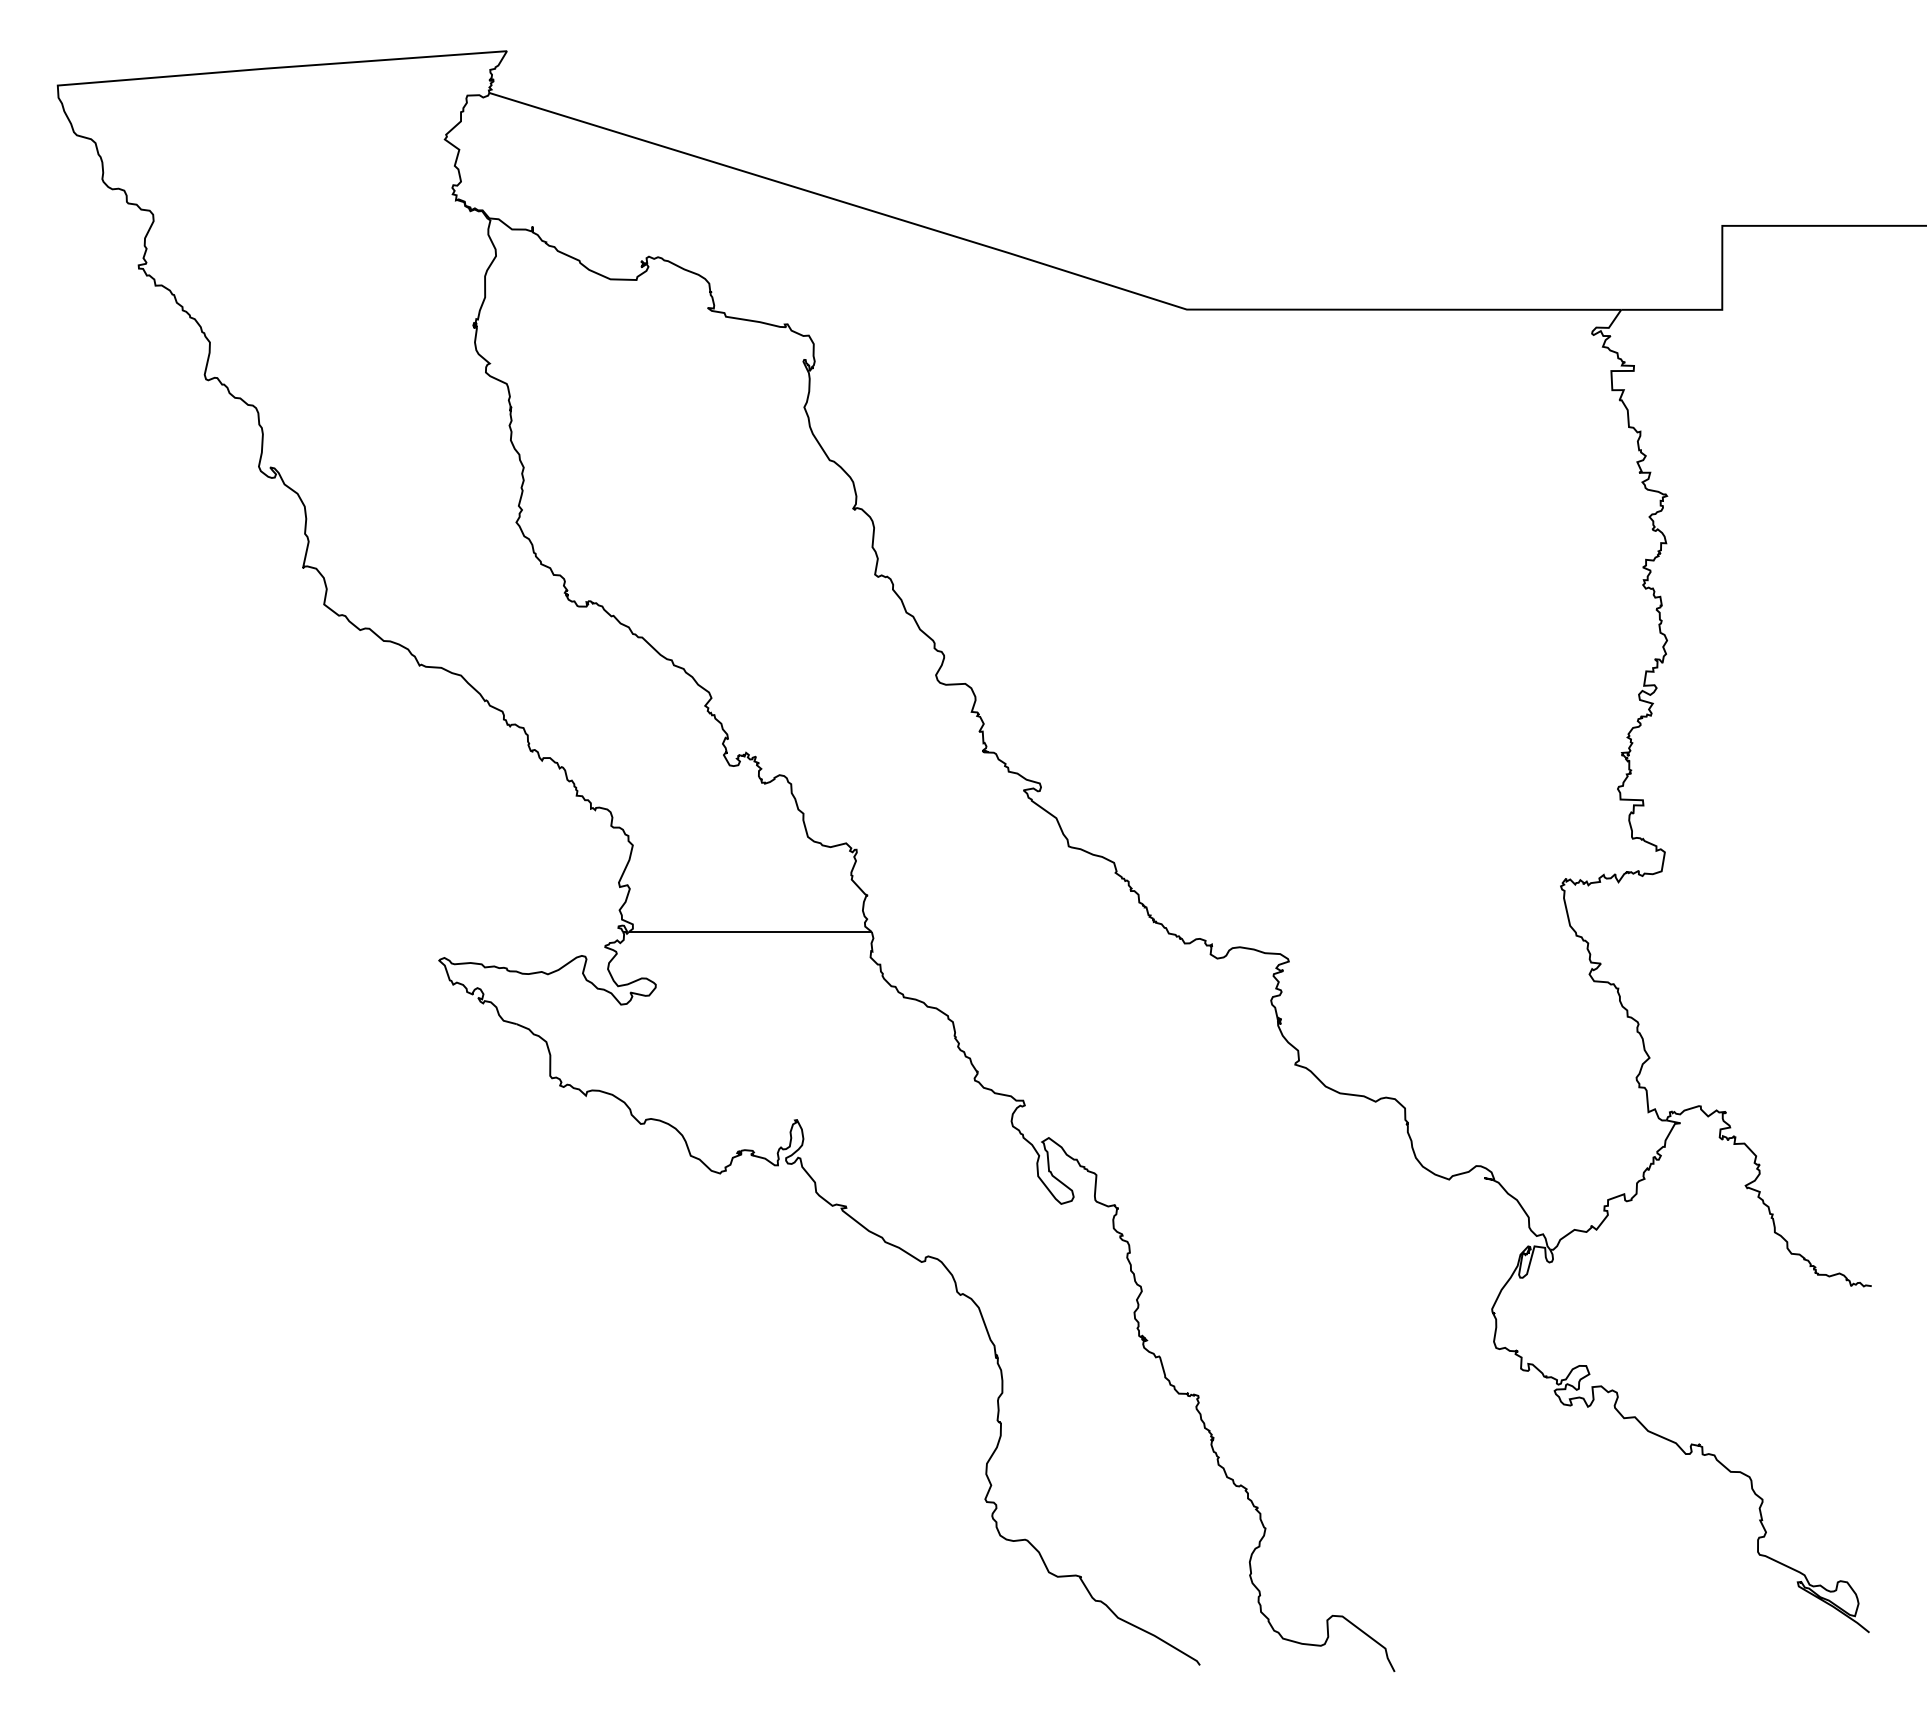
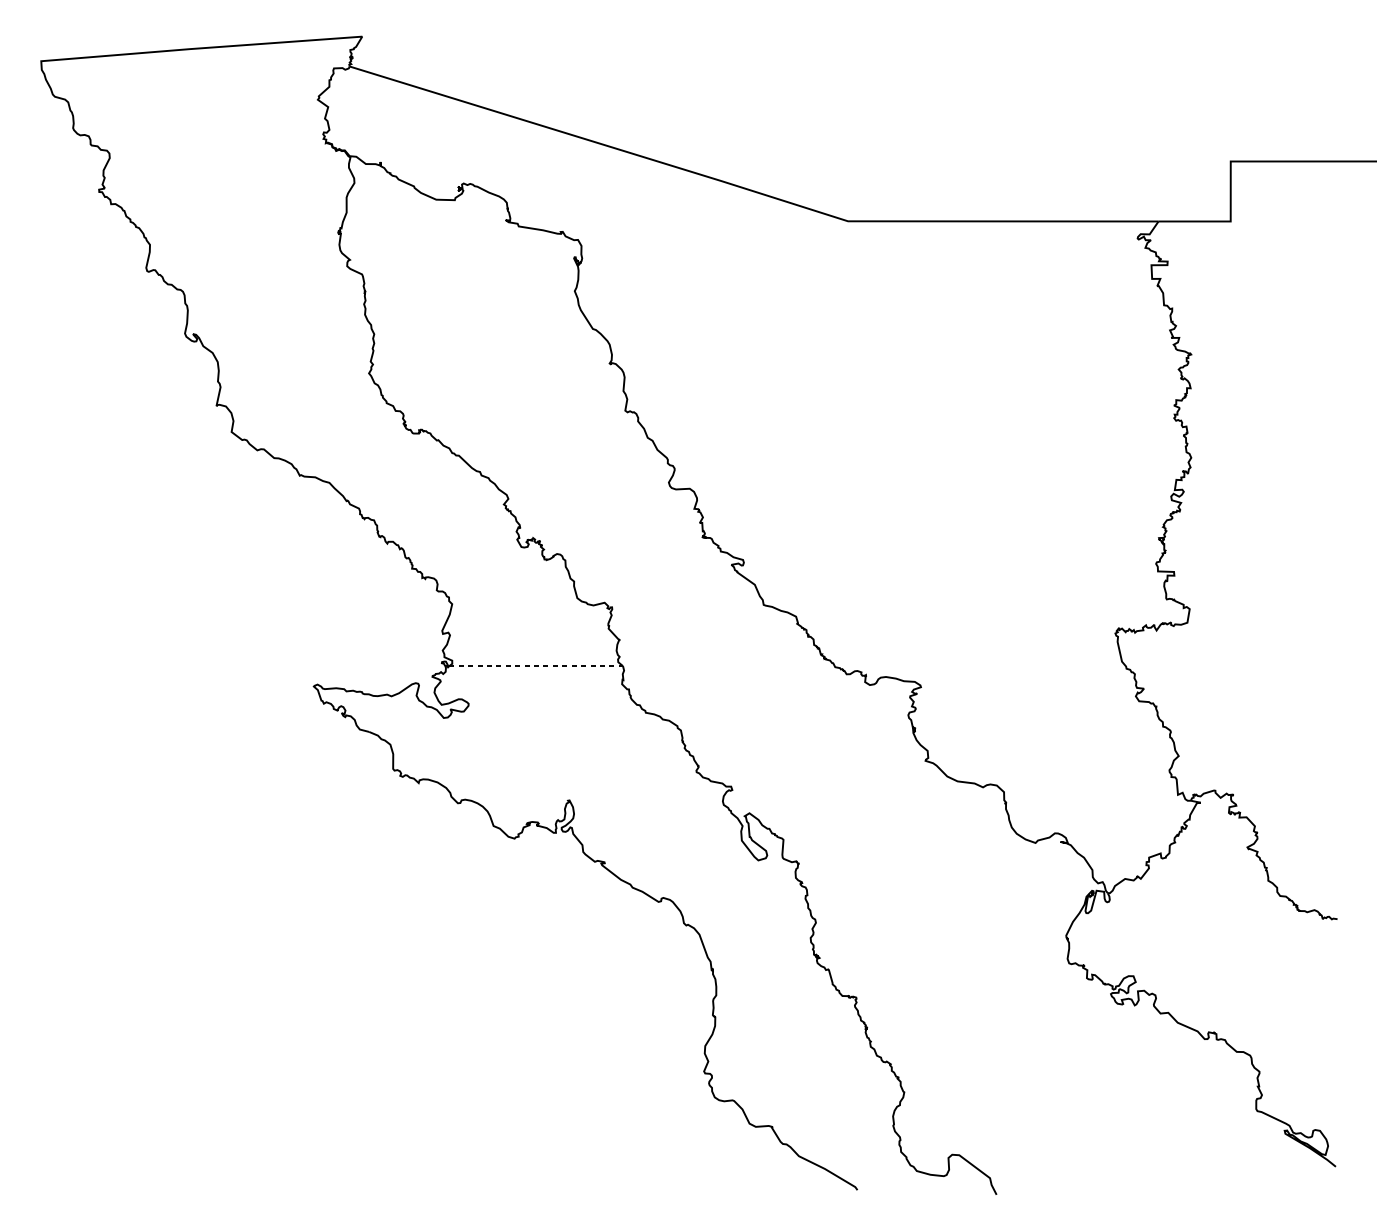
line: (750, 932) -> (536, 666), solid -> dashed

